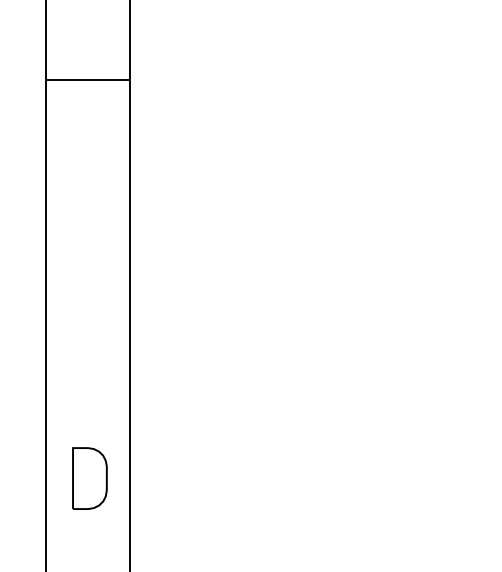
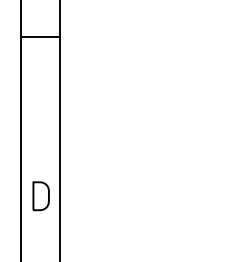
part: (88, 479) -> (40, 196), moved

